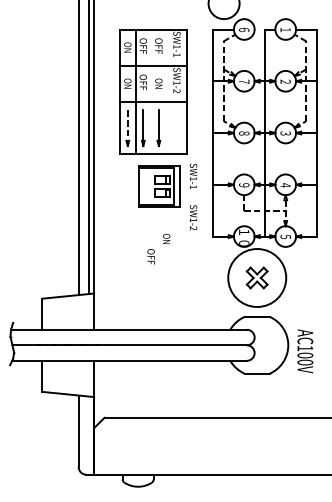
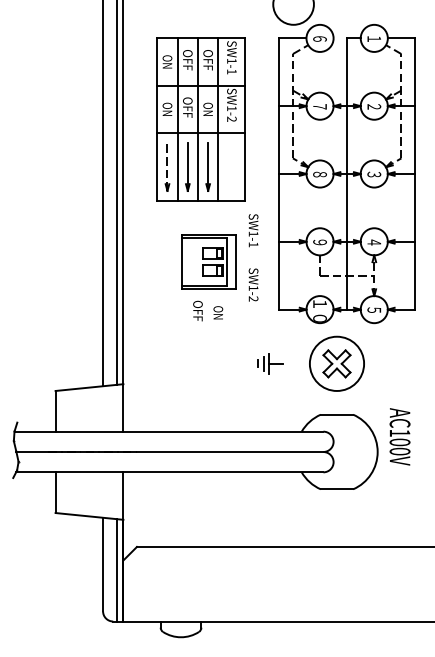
line: (150, 91) -> (197, 119), added
line: (166, 91) -> (218, 119), added
part: (159, 186) -> (208, 261), moved
text: (150, 256) -> (197, 310), moved
part: (206, 277) -> (270, 363), added
circle: (256, 277) -> (336, 363), size x0.71
text: (304, 351) -> (399, 436), moved
line: (88, 435) -> (116, 570), added

